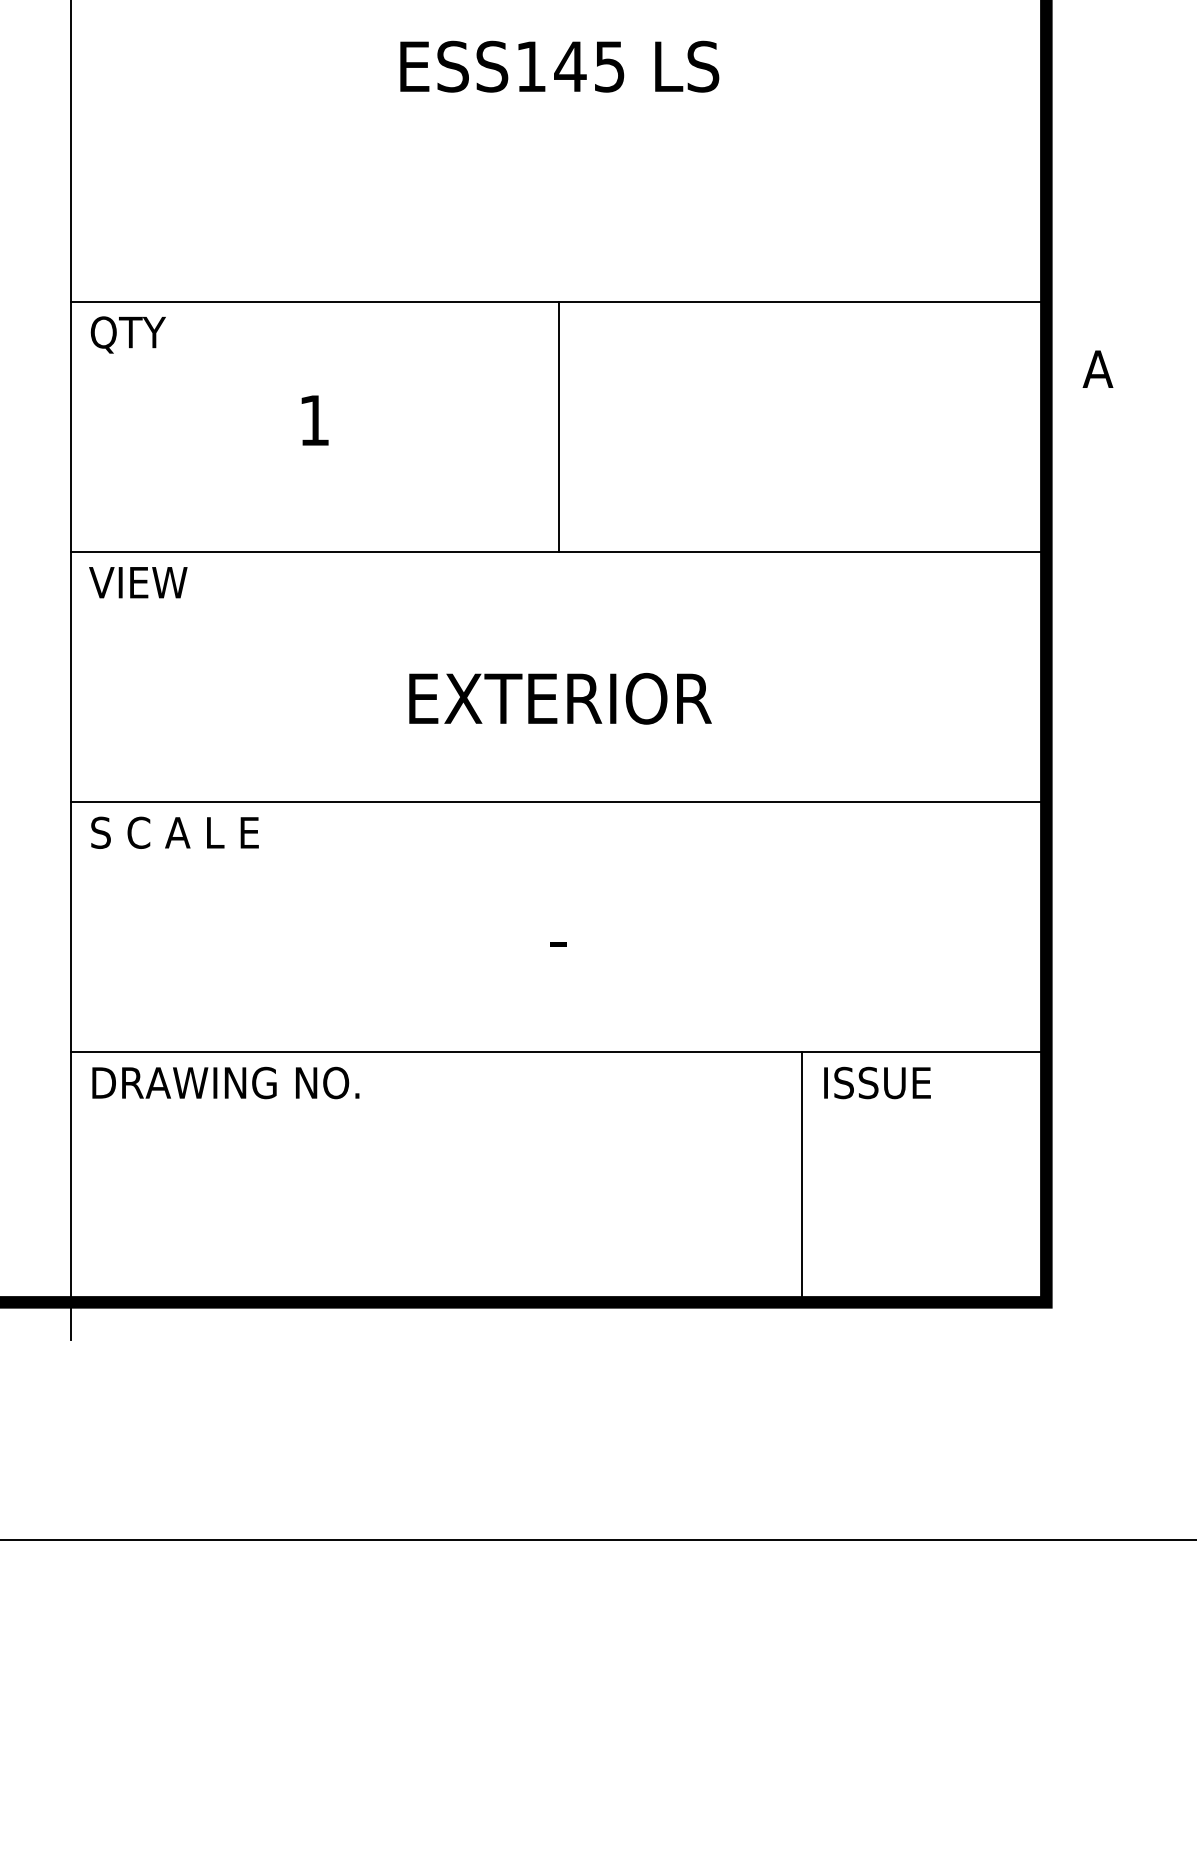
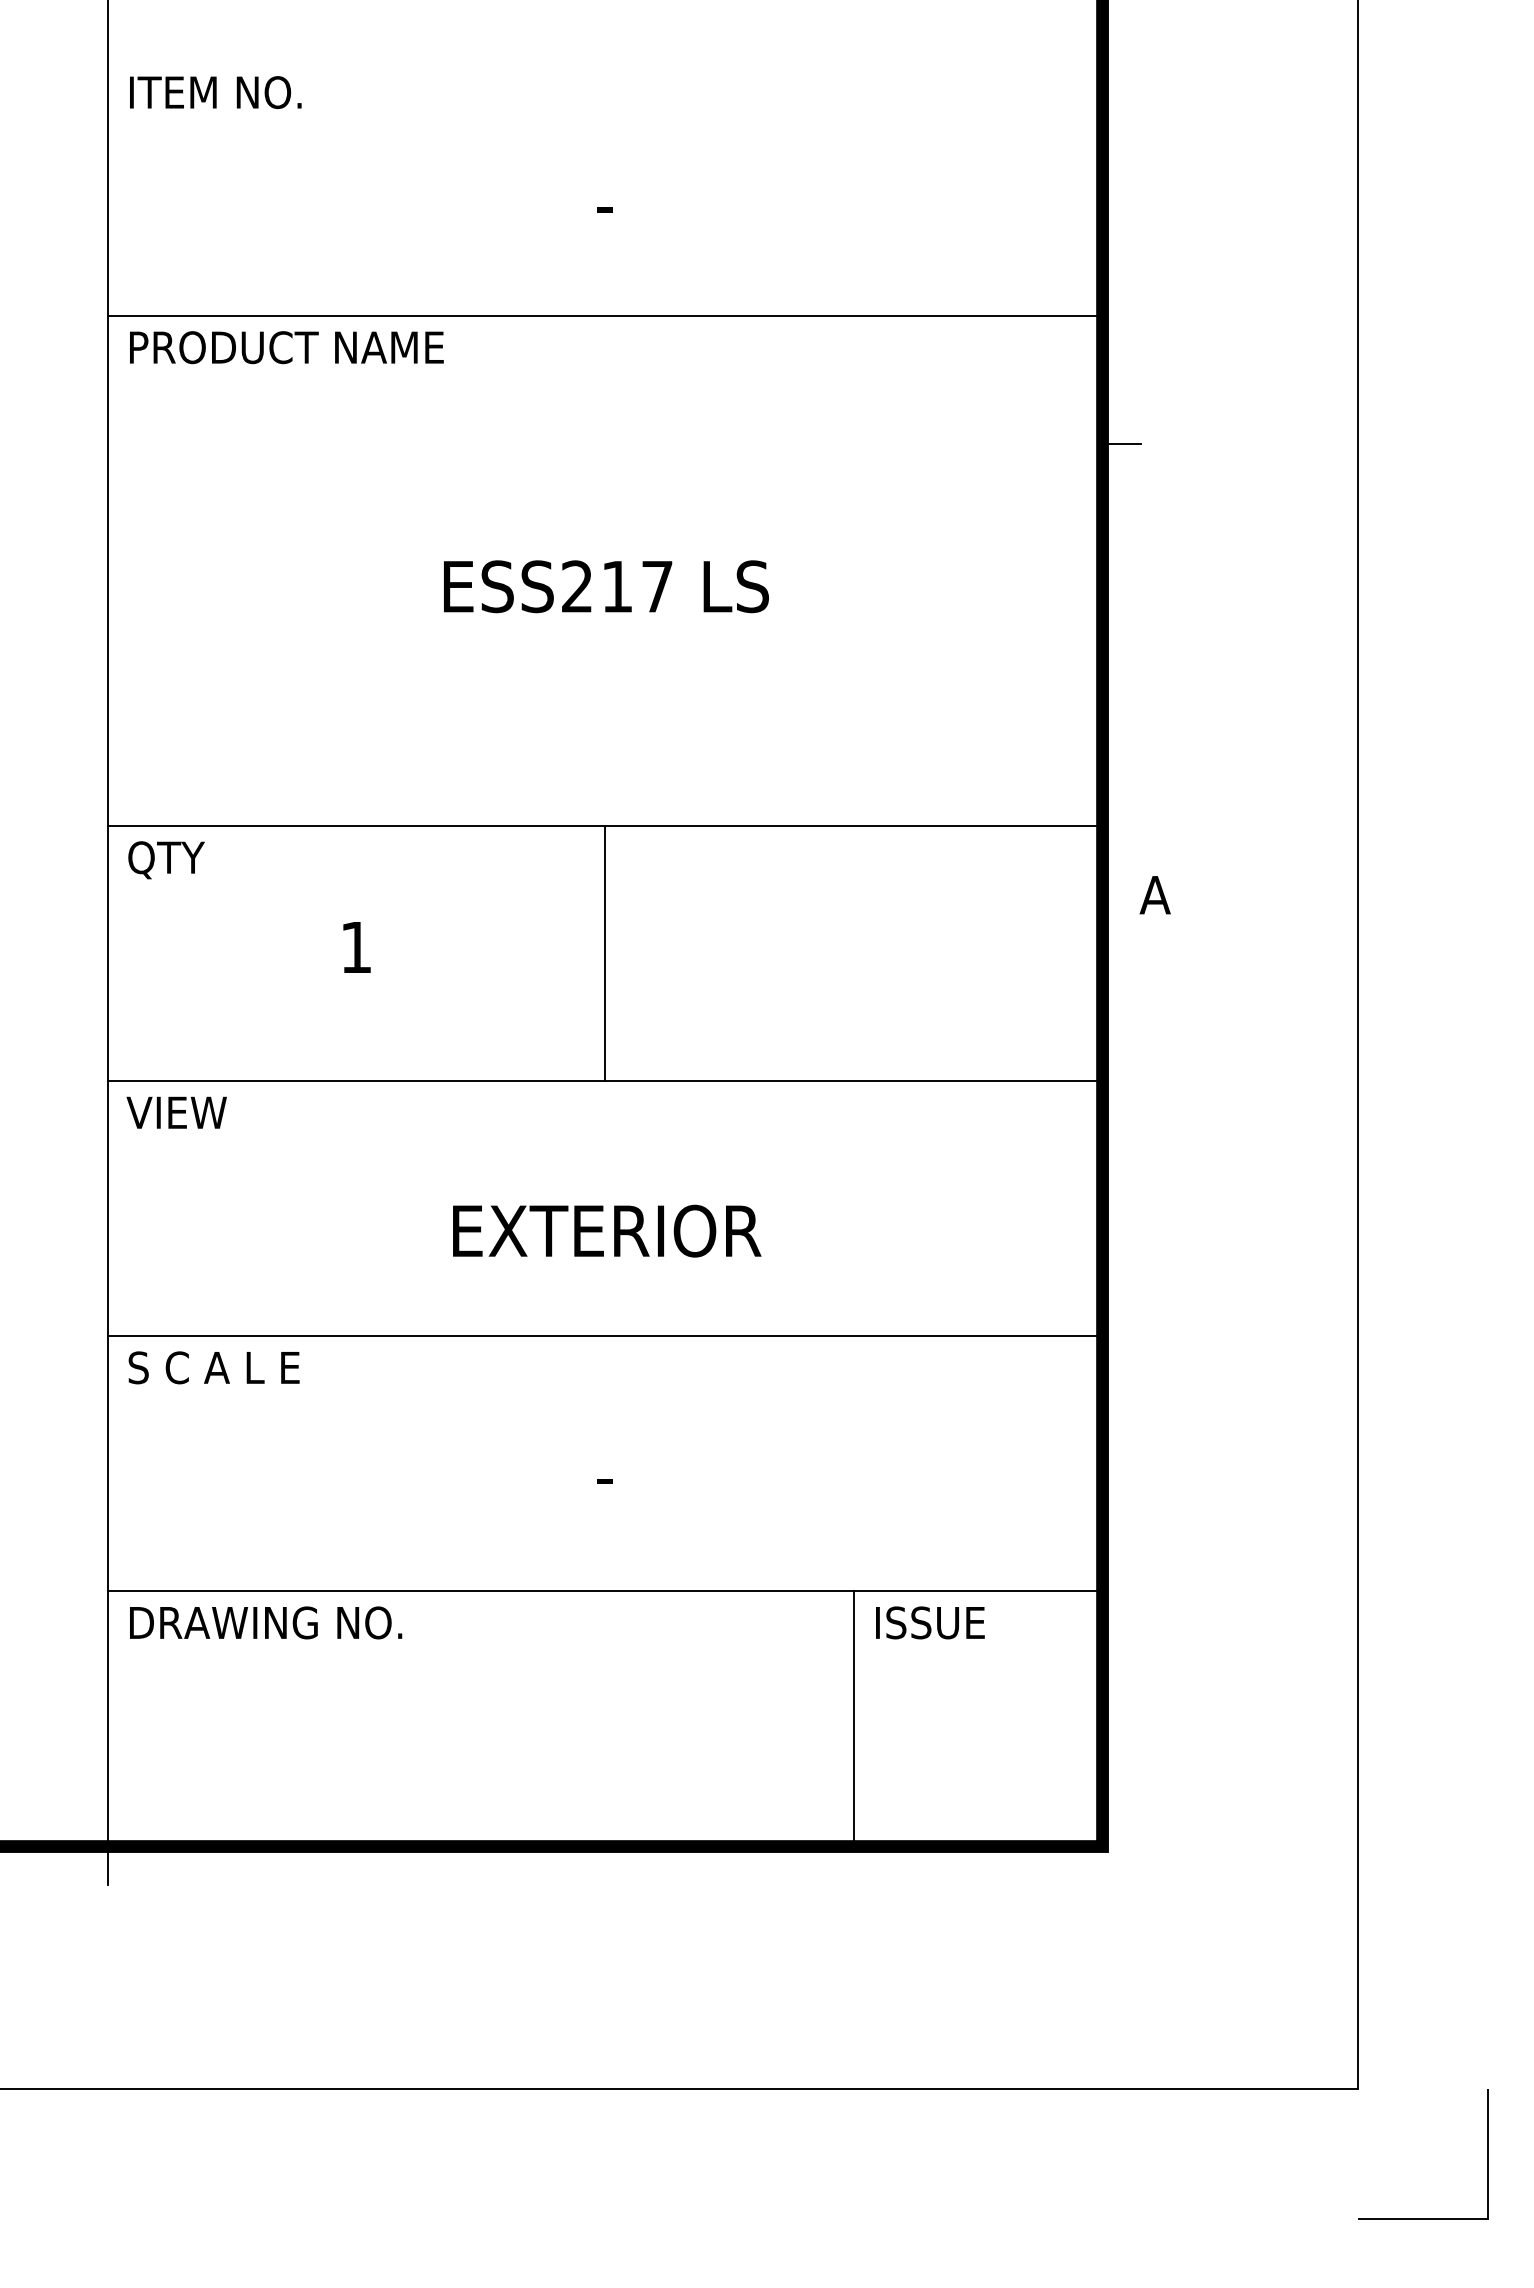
text: (570, 66) -> (617, 586), ESS145 -> ESS217

